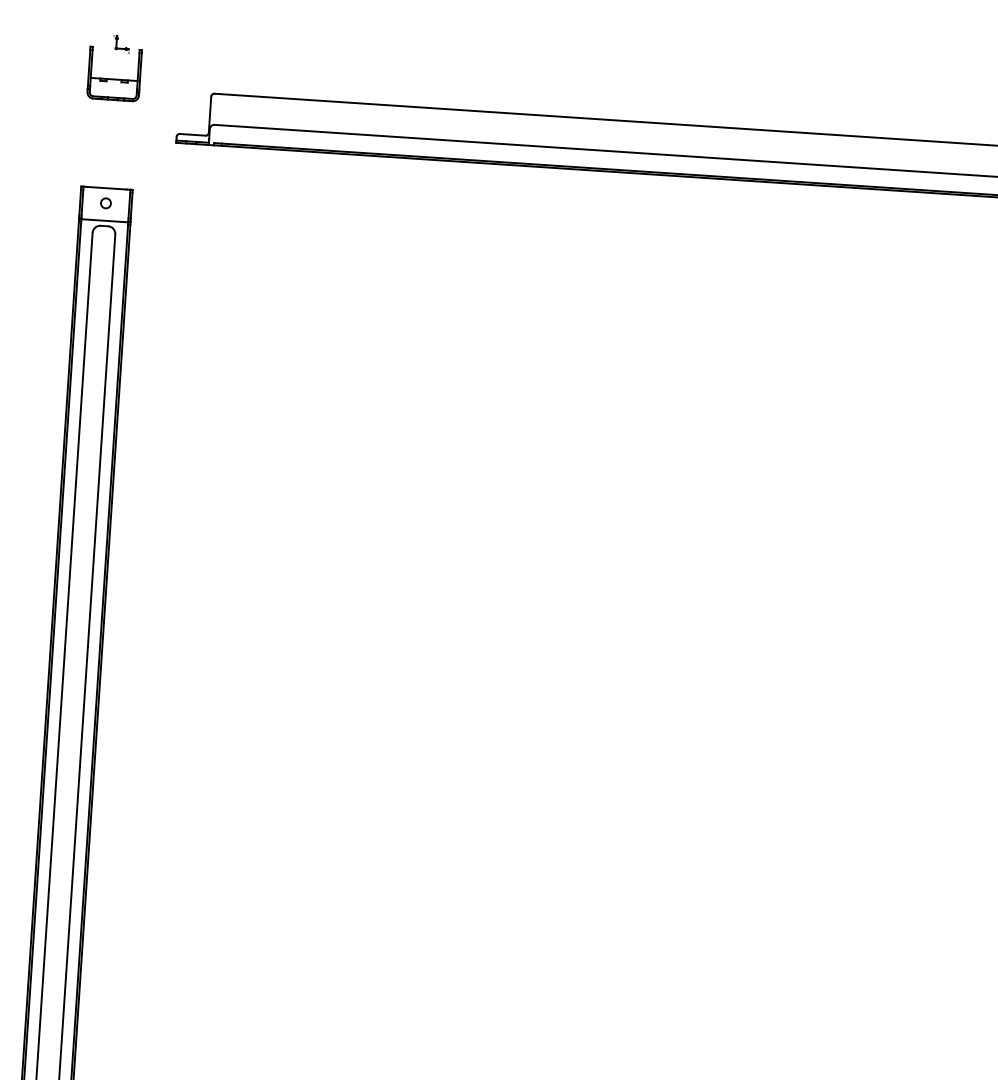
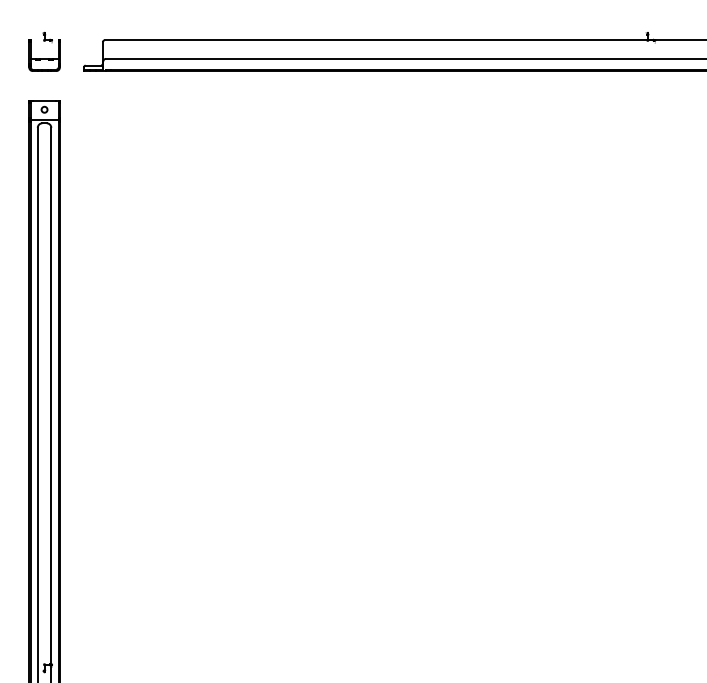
part: (114, 78) -> (44, 58), moved

